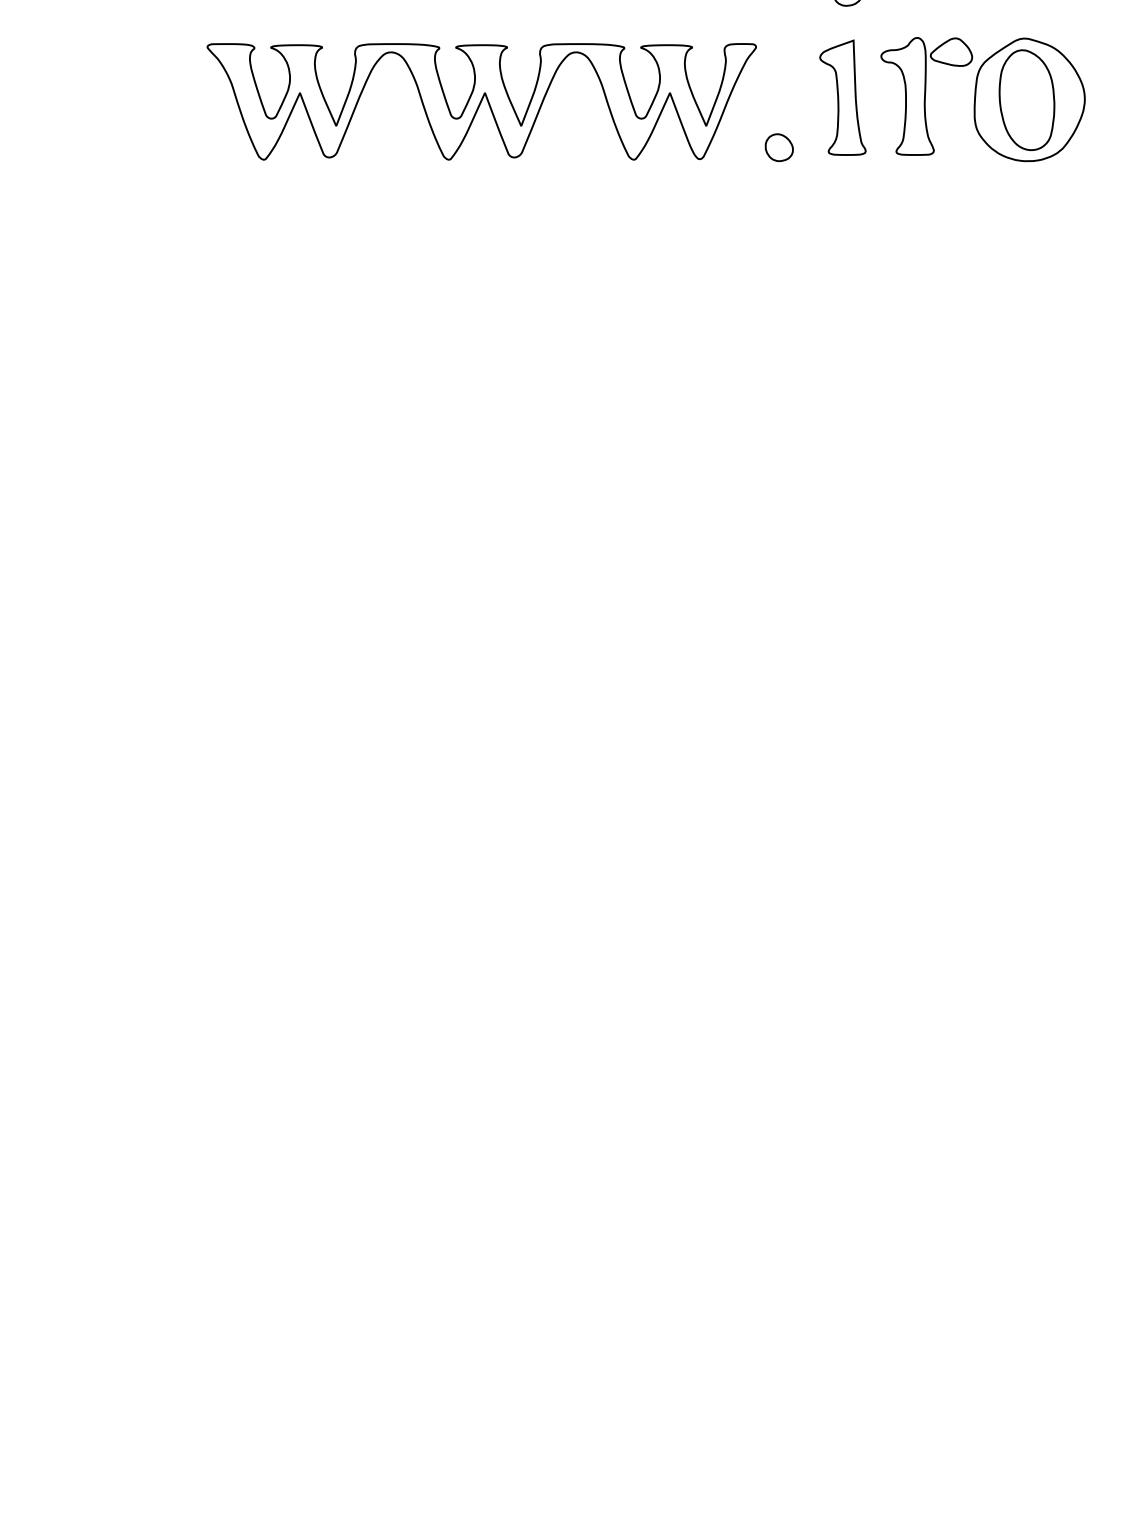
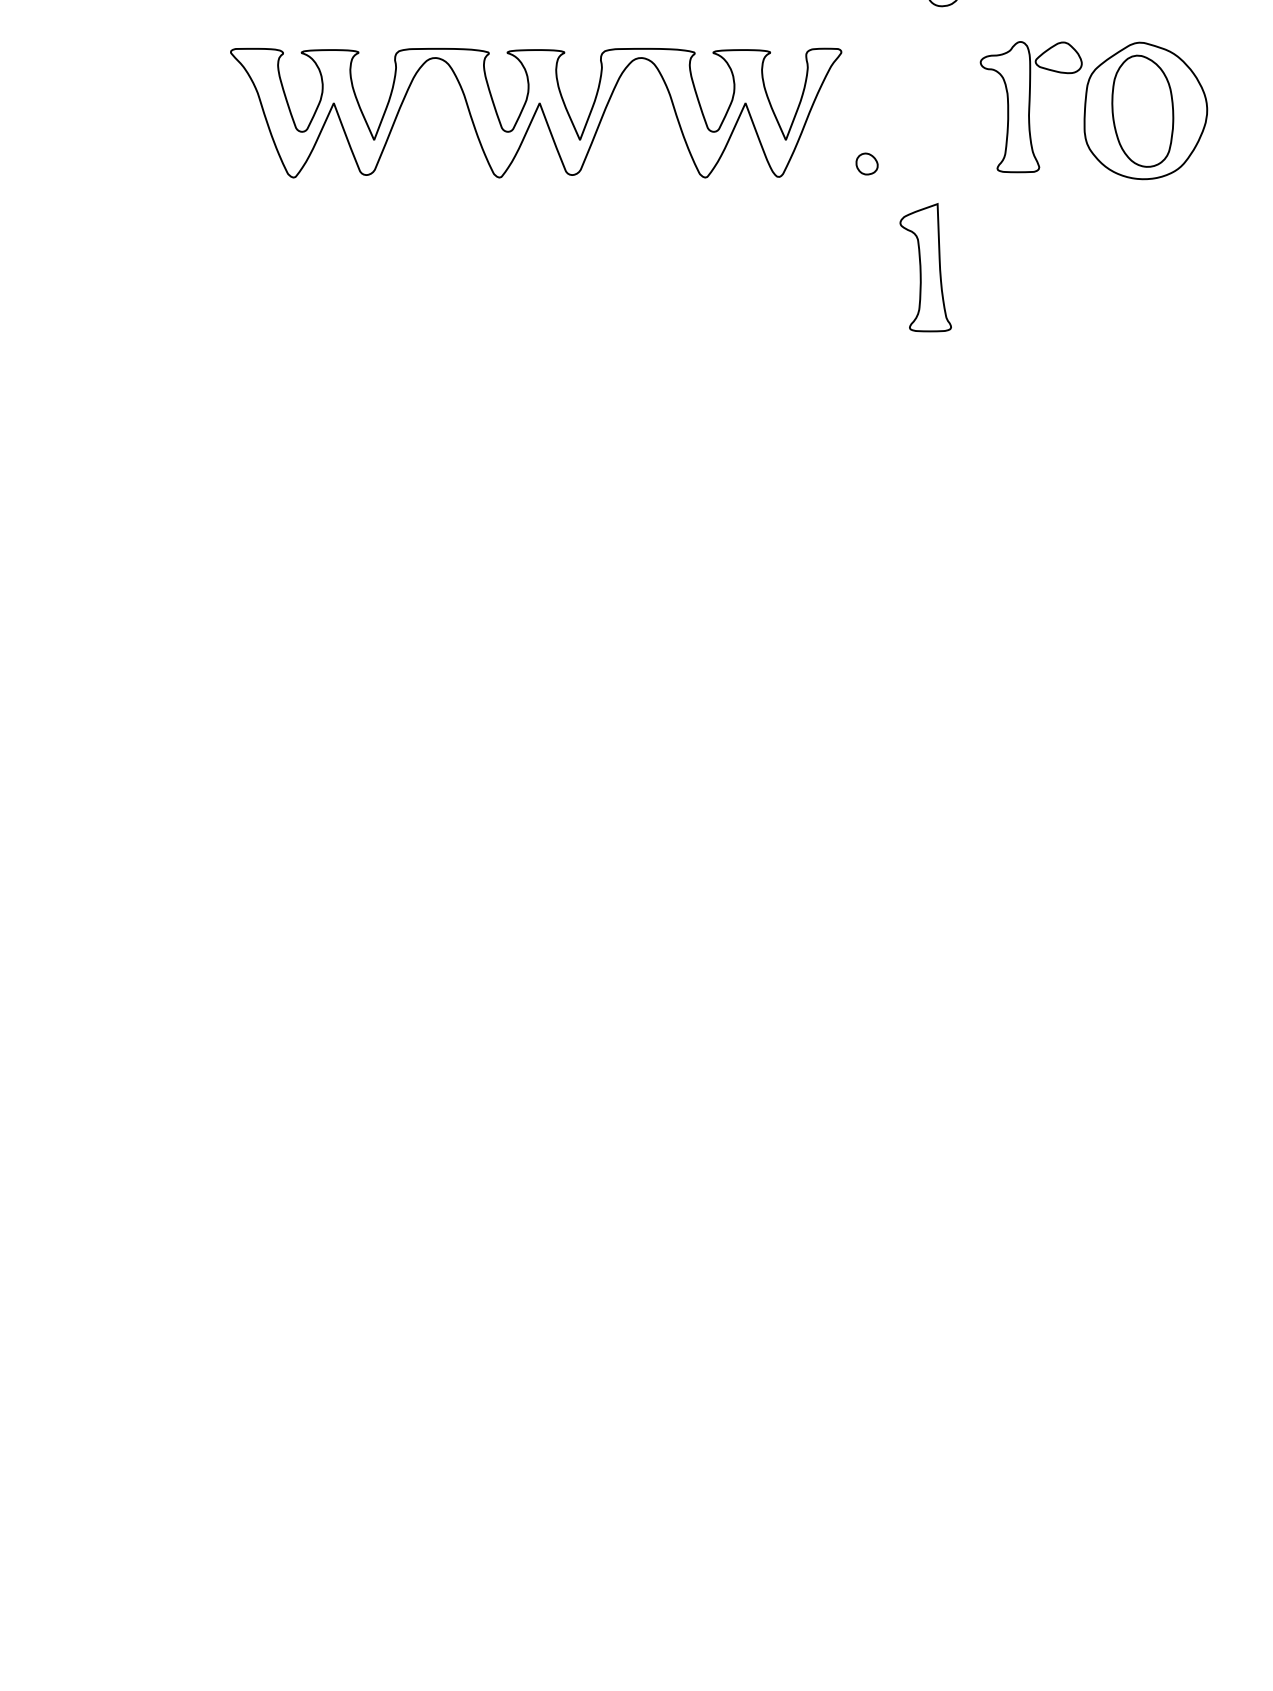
part: (842, 97) -> (925, 267), moved
part: (778, 147) -> (866, 163), size x0.7

